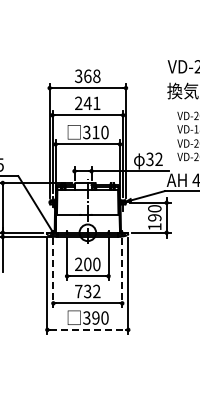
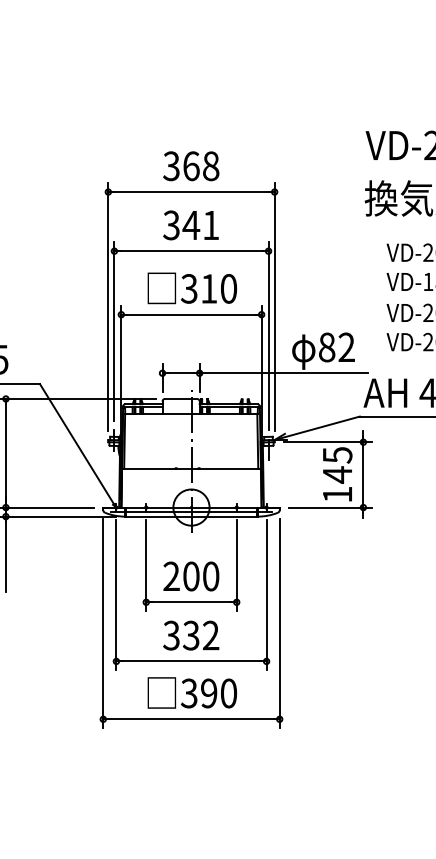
text: (78, 103) -> (171, 225), 241 -> 341
text: (149, 158) -> (325, 345), 32 -> 82
text: (154, 213) -> (336, 465), 190 -> 145
line: (53, 272) -> (116, 594), dashed -> solid
line: (122, 272) -> (267, 594), dashed -> solid
text: (78, 291) -> (171, 635), 732 -> 332
line: (87, 329) -> (190, 718), dashed -> solid

